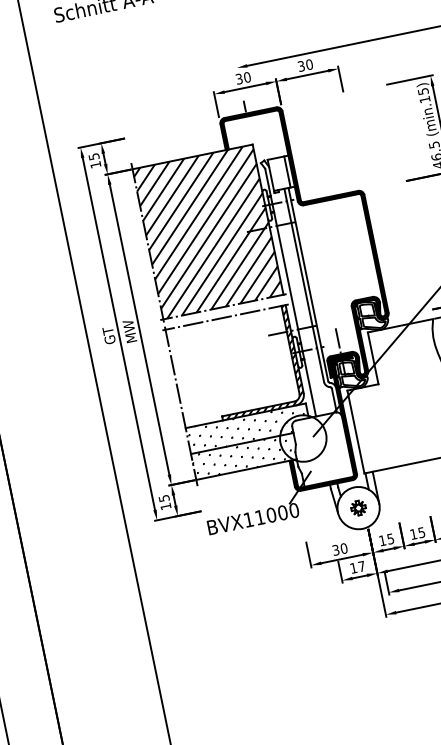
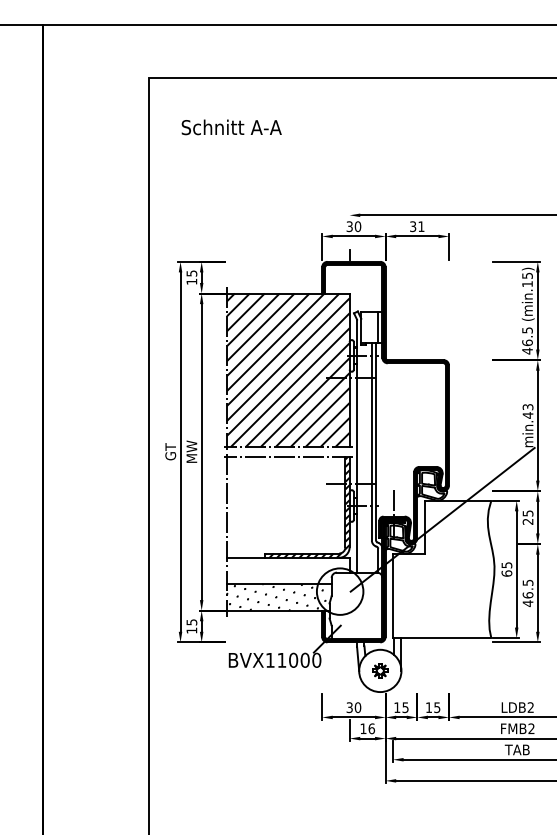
text: (309, 64) -> (421, 226), 30 -> 31
hatch: (246, 428) -> (286, 570), removed
text: (361, 566) -> (371, 728), 17 -> 16

